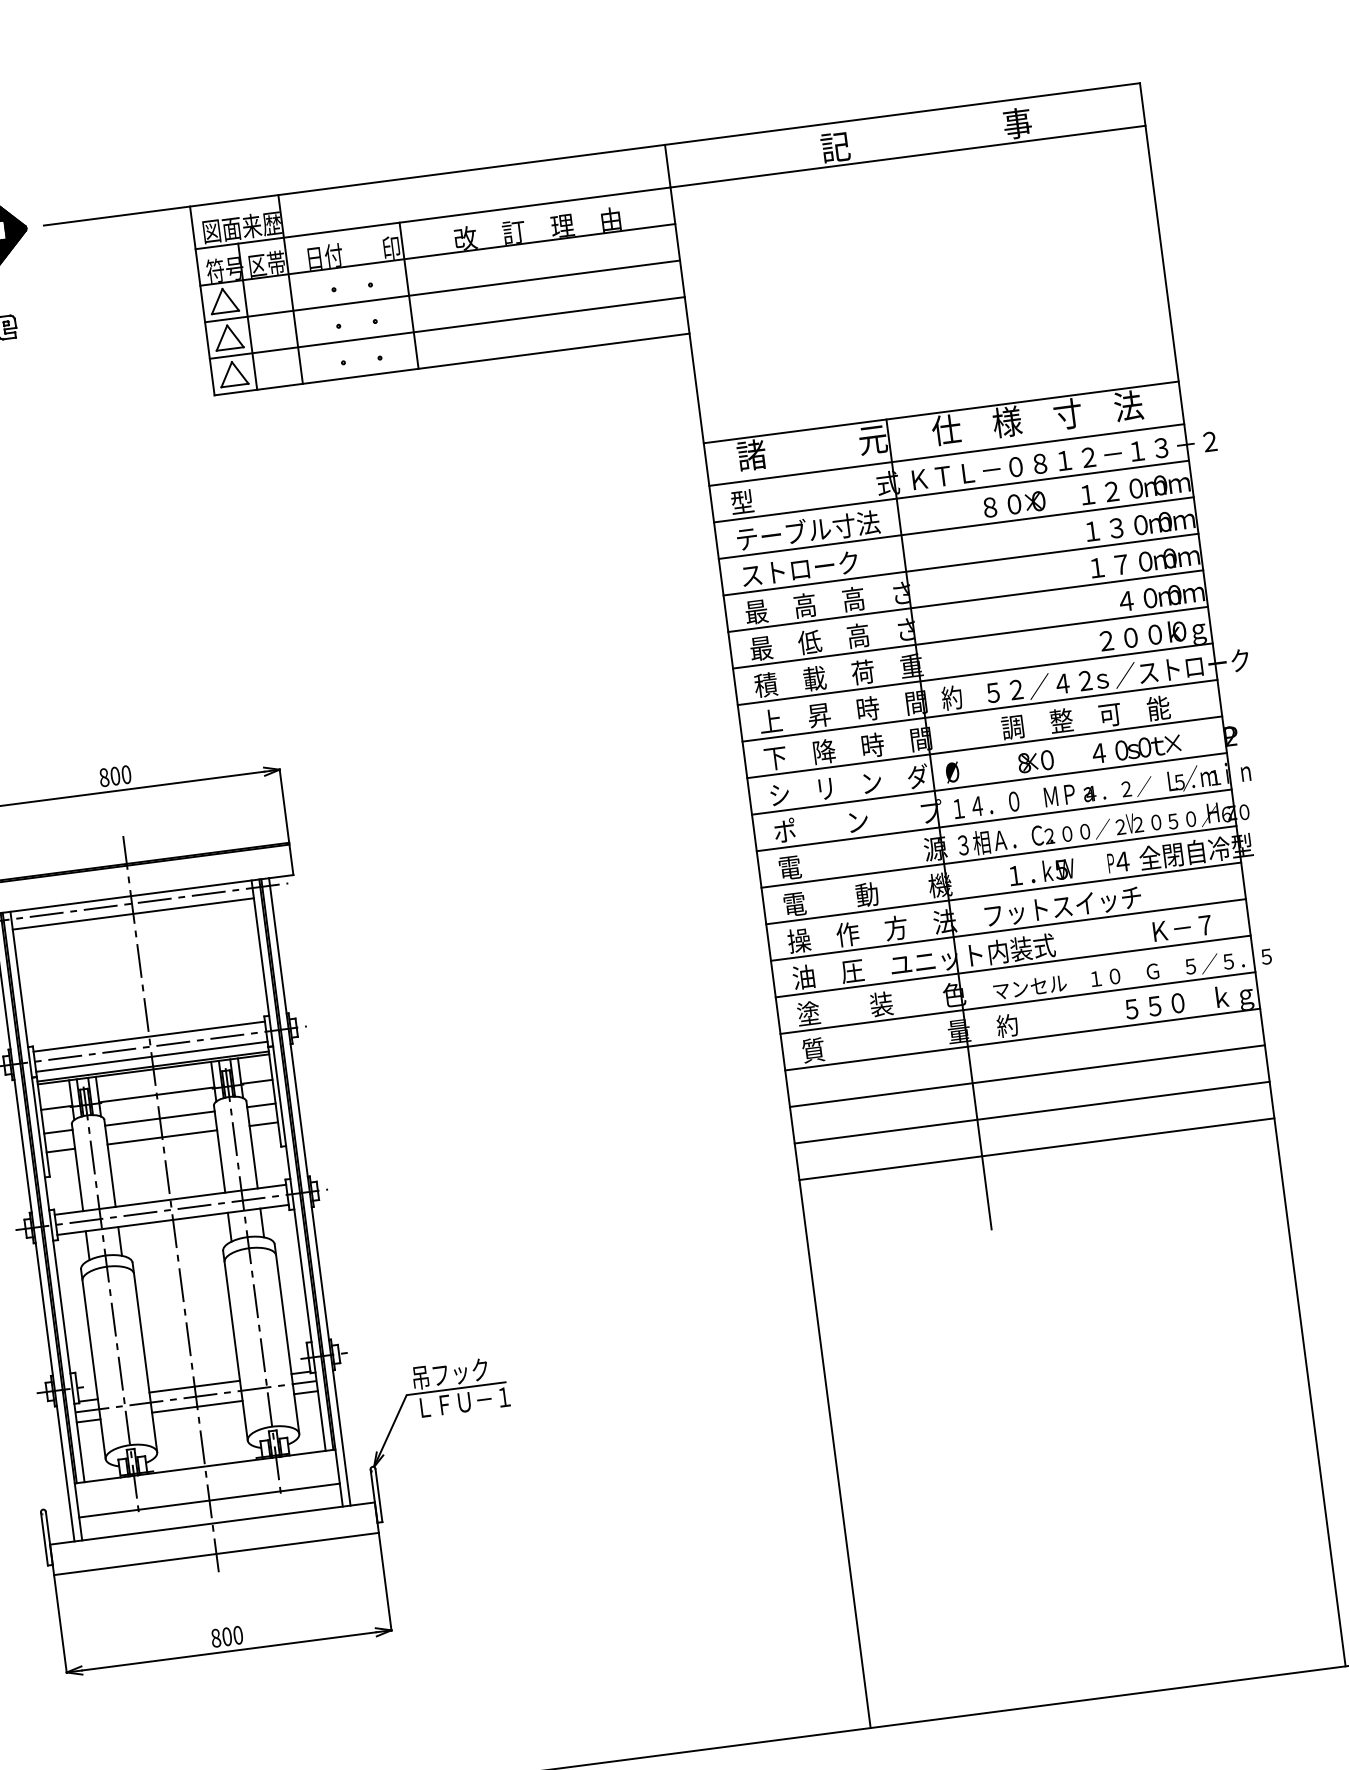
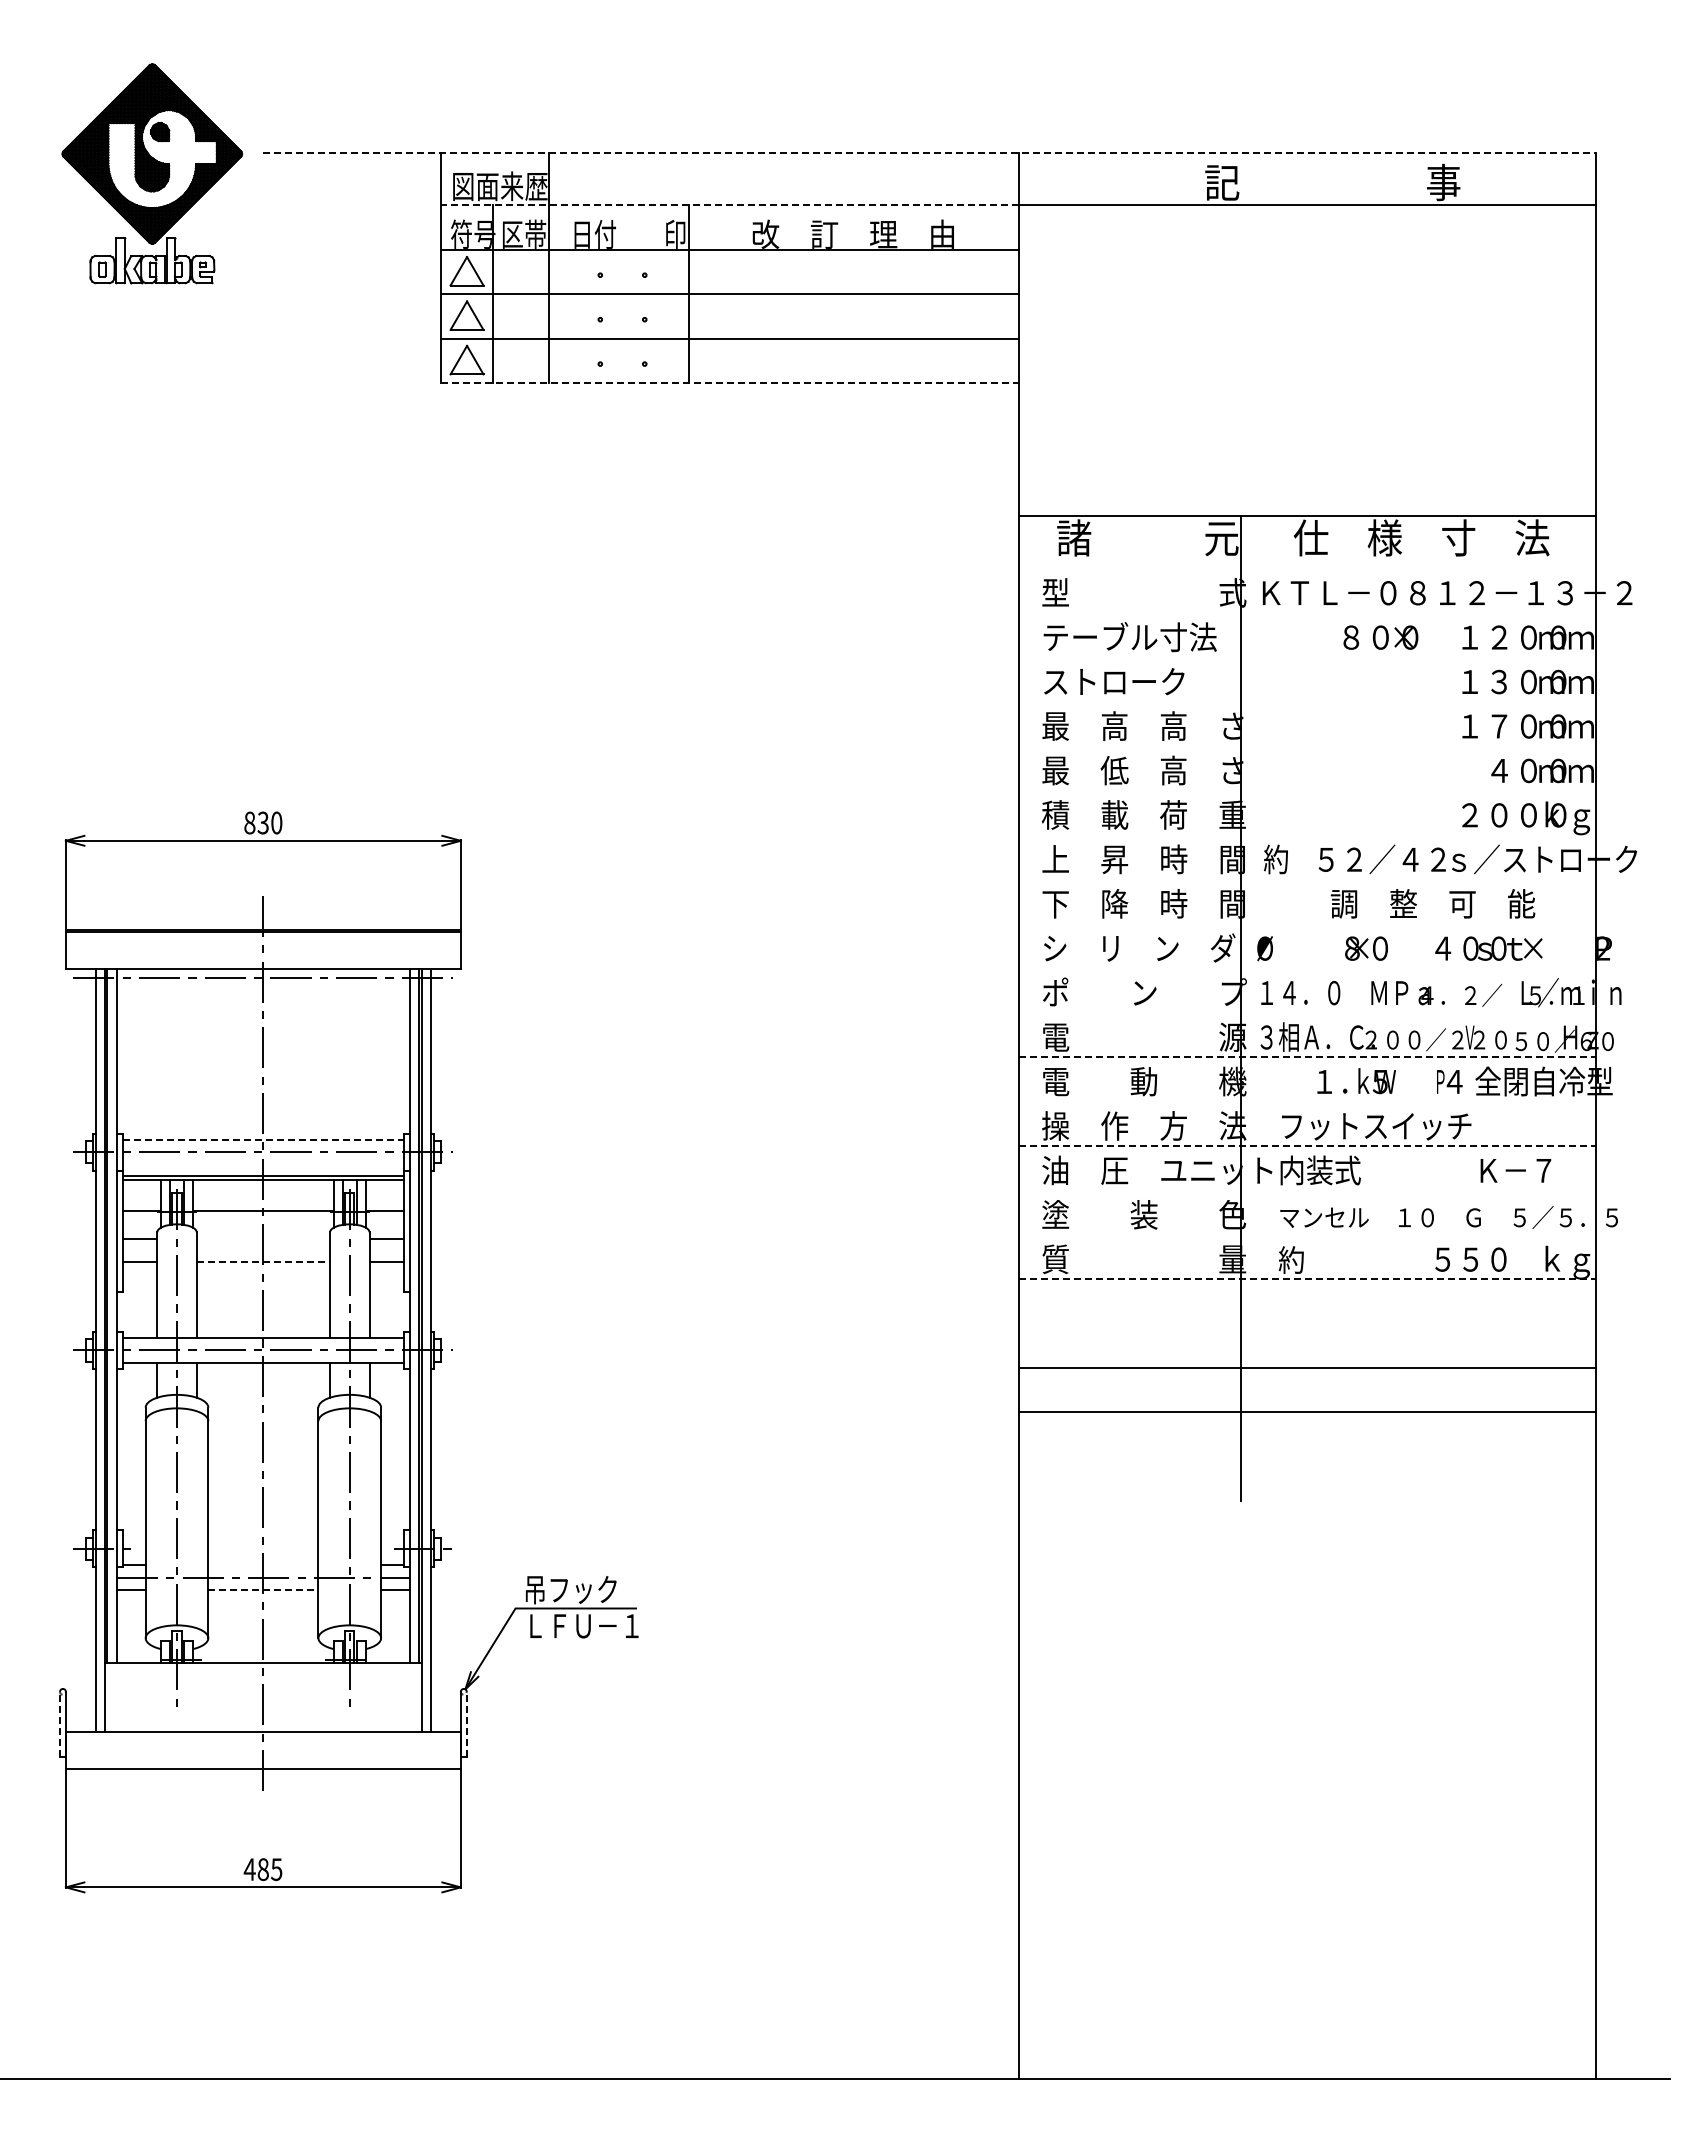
line: (592, 154) -> (930, 153), solid -> dashed
line: (432, 218) -> (729, 205), solid -> dashed
line: (451, 364) -> (729, 382), solid -> dashed
line: (946, 455) -> (1307, 568), removed
line: (951, 491) -> (1307, 612), removed
line: (956, 527) -> (1307, 656), removed
line: (961, 564) -> (1307, 701), removed
line: (965, 600) -> (1307, 745), removed
line: (970, 637) -> (1307, 790), removed
line: (975, 674) -> (1307, 834), removed
line: (980, 711) -> (1307, 879), removed
line: (984, 747) -> (1307, 923), removed
text: (114, 775) -> (262, 822), 800 -> 830
line: (989, 783) -> (1307, 967), removed
line: (994, 820) -> (1307, 1012), removed
line: (998, 856) -> (1307, 1056), solid -> dashed
line: (1003, 893) -> (1307, 1101), removed
line: (133, 913) -> (263, 990), removed
line: (1008, 929) -> (1307, 1145), solid -> dashed
line: (1013, 966) -> (1307, 1190), removed
line: (1017, 1003) -> (1307, 1234), removed
line: (149, 1036) -> (263, 1139), solid -> dashed
line: (1022, 1039) -> (1307, 1278), solid -> dashed
line: (151, 1056) -> (263, 1164), removed
line: (1027, 1076) -> (1307, 1323), removed
line: (160, 1118) -> (263, 1239), removed
line: (162, 1137) -> (263, 1262), solid -> dashed
line: (194, 1386) -> (263, 1565), removed
line: (197, 1406) -> (263, 1589), solid -> dashed
line: (378, 1494) -> (466, 1723), solid -> dashed
line: (208, 1500) -> (262, 1703), removed
line: (44, 1538) -> (60, 1723), solid -> dashed
text: (226, 1636) -> (262, 1869), 800 -> 485

